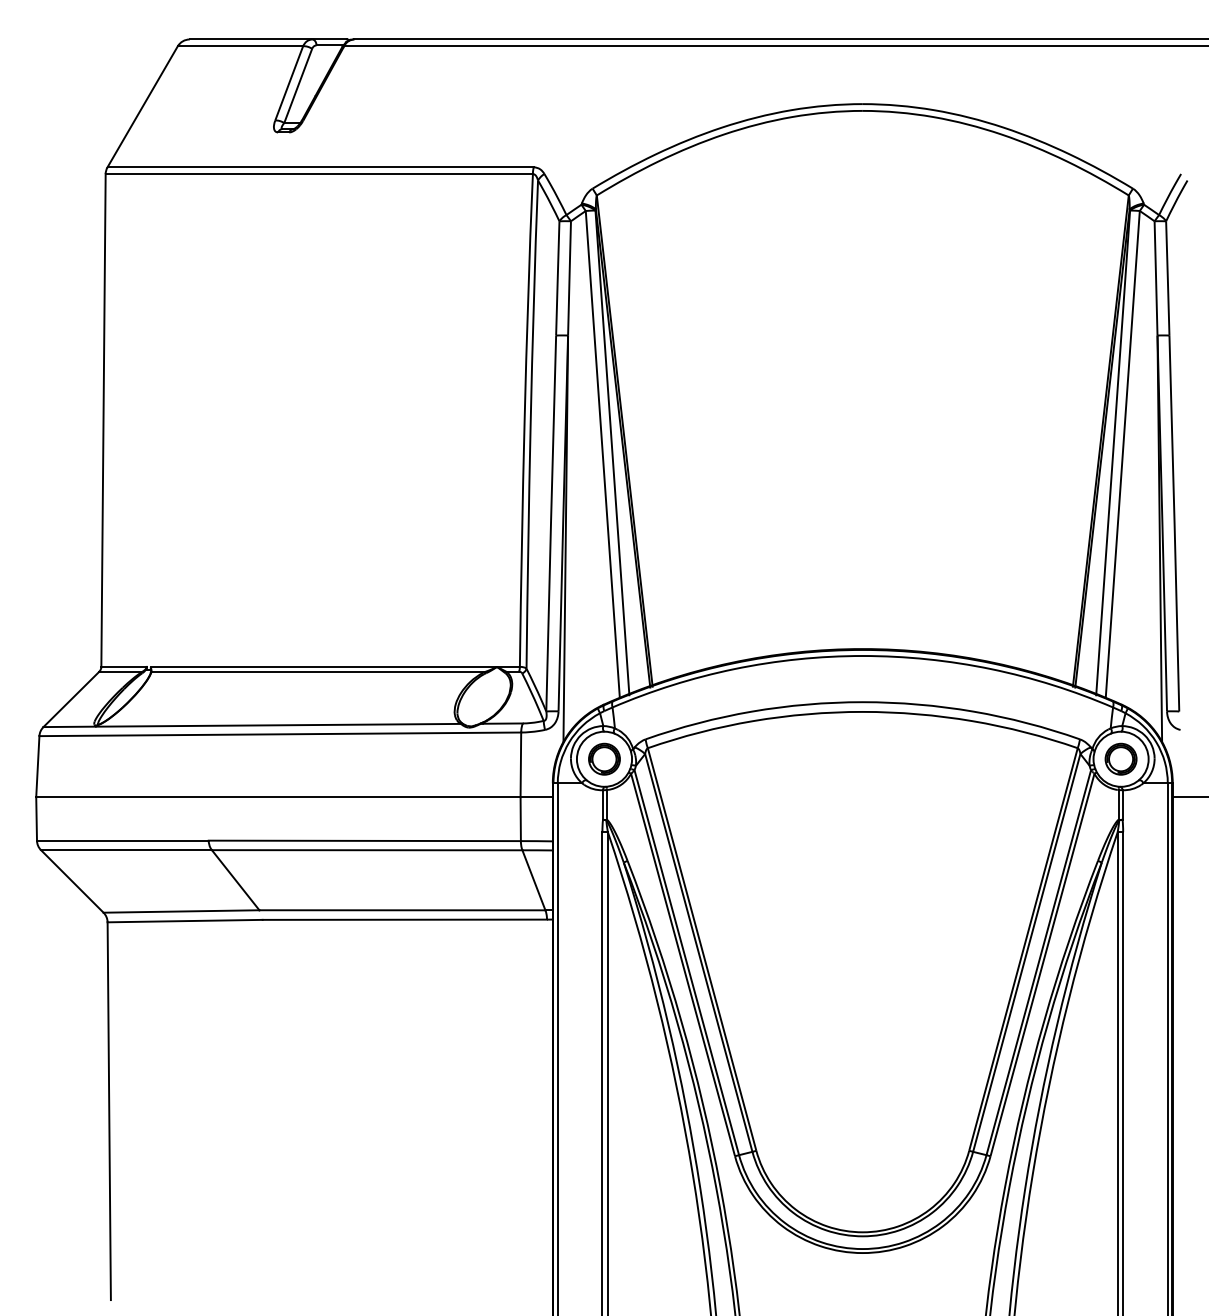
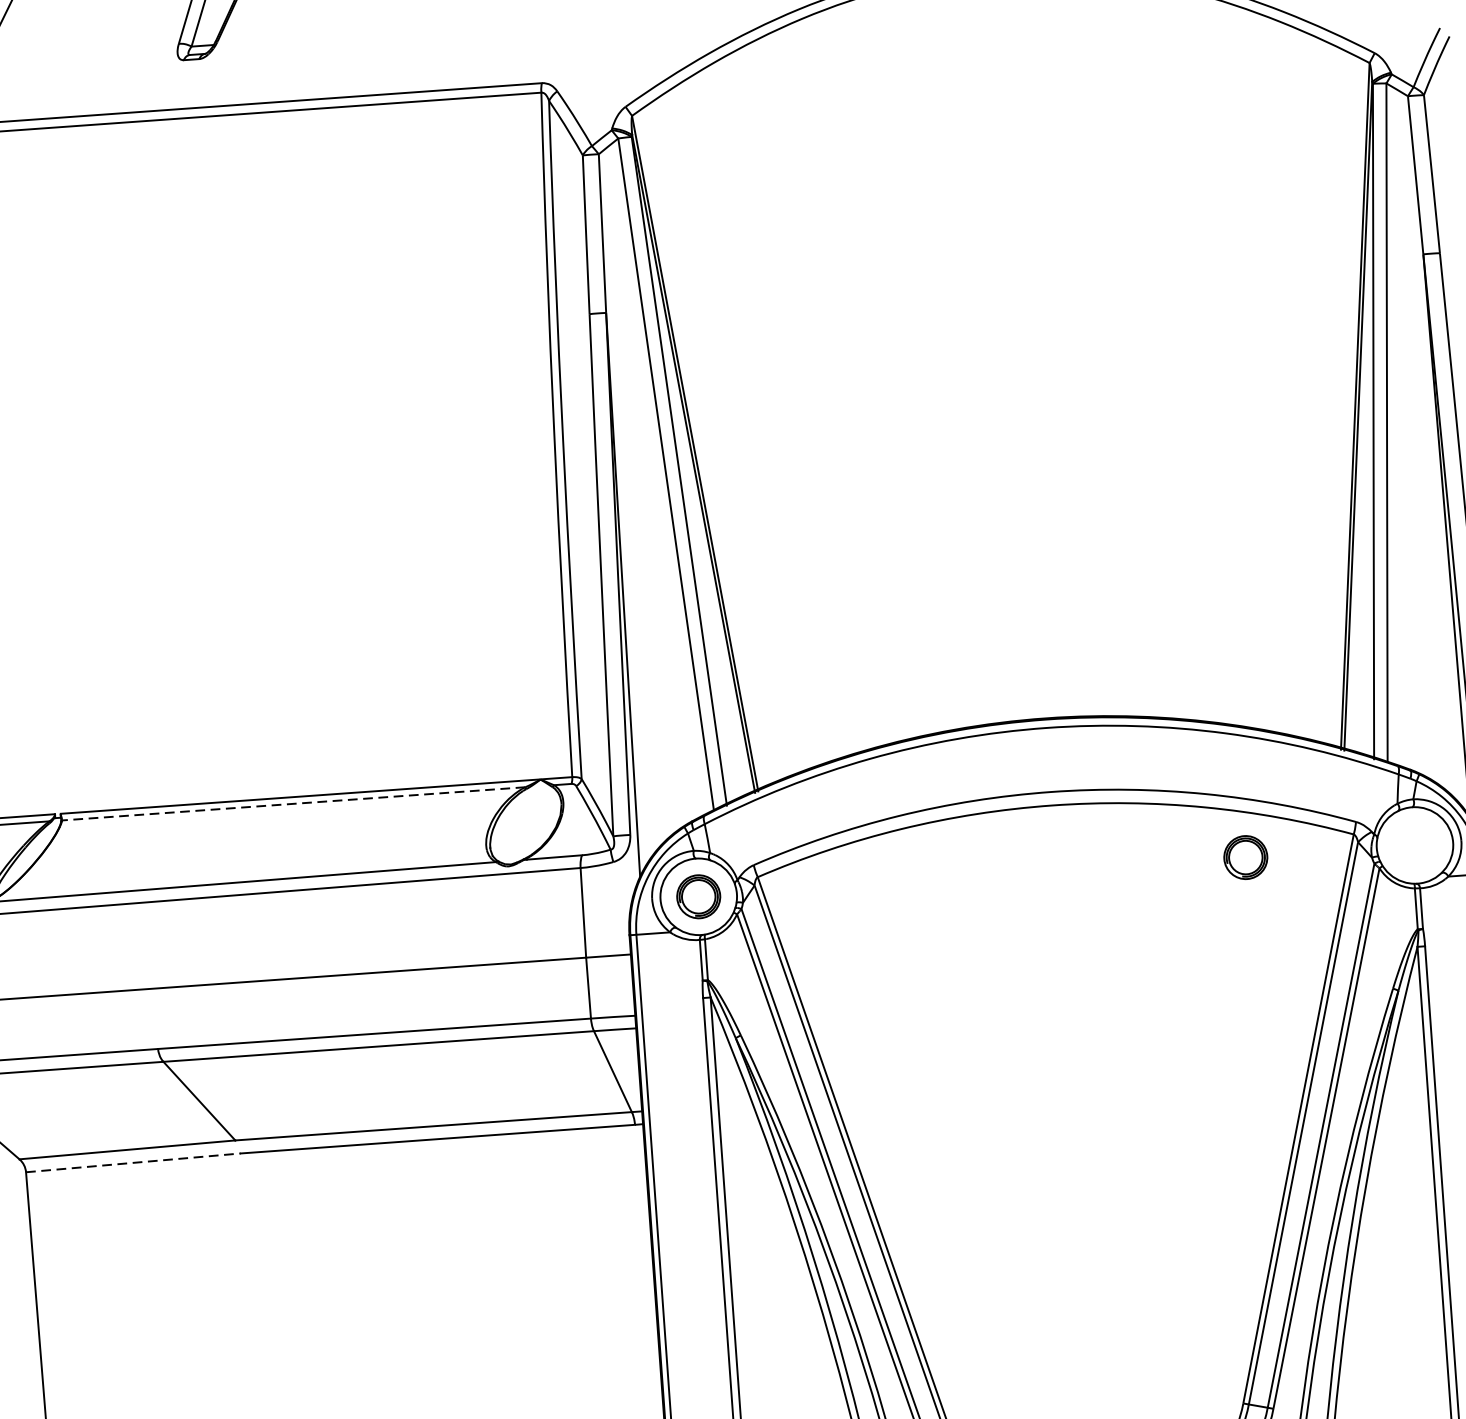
line: (318, 671) -> (293, 803), solid -> dashed
part: (1120, 758) -> (1244, 856), moved
line: (185, 921) -> (133, 1163), solid -> dashed

